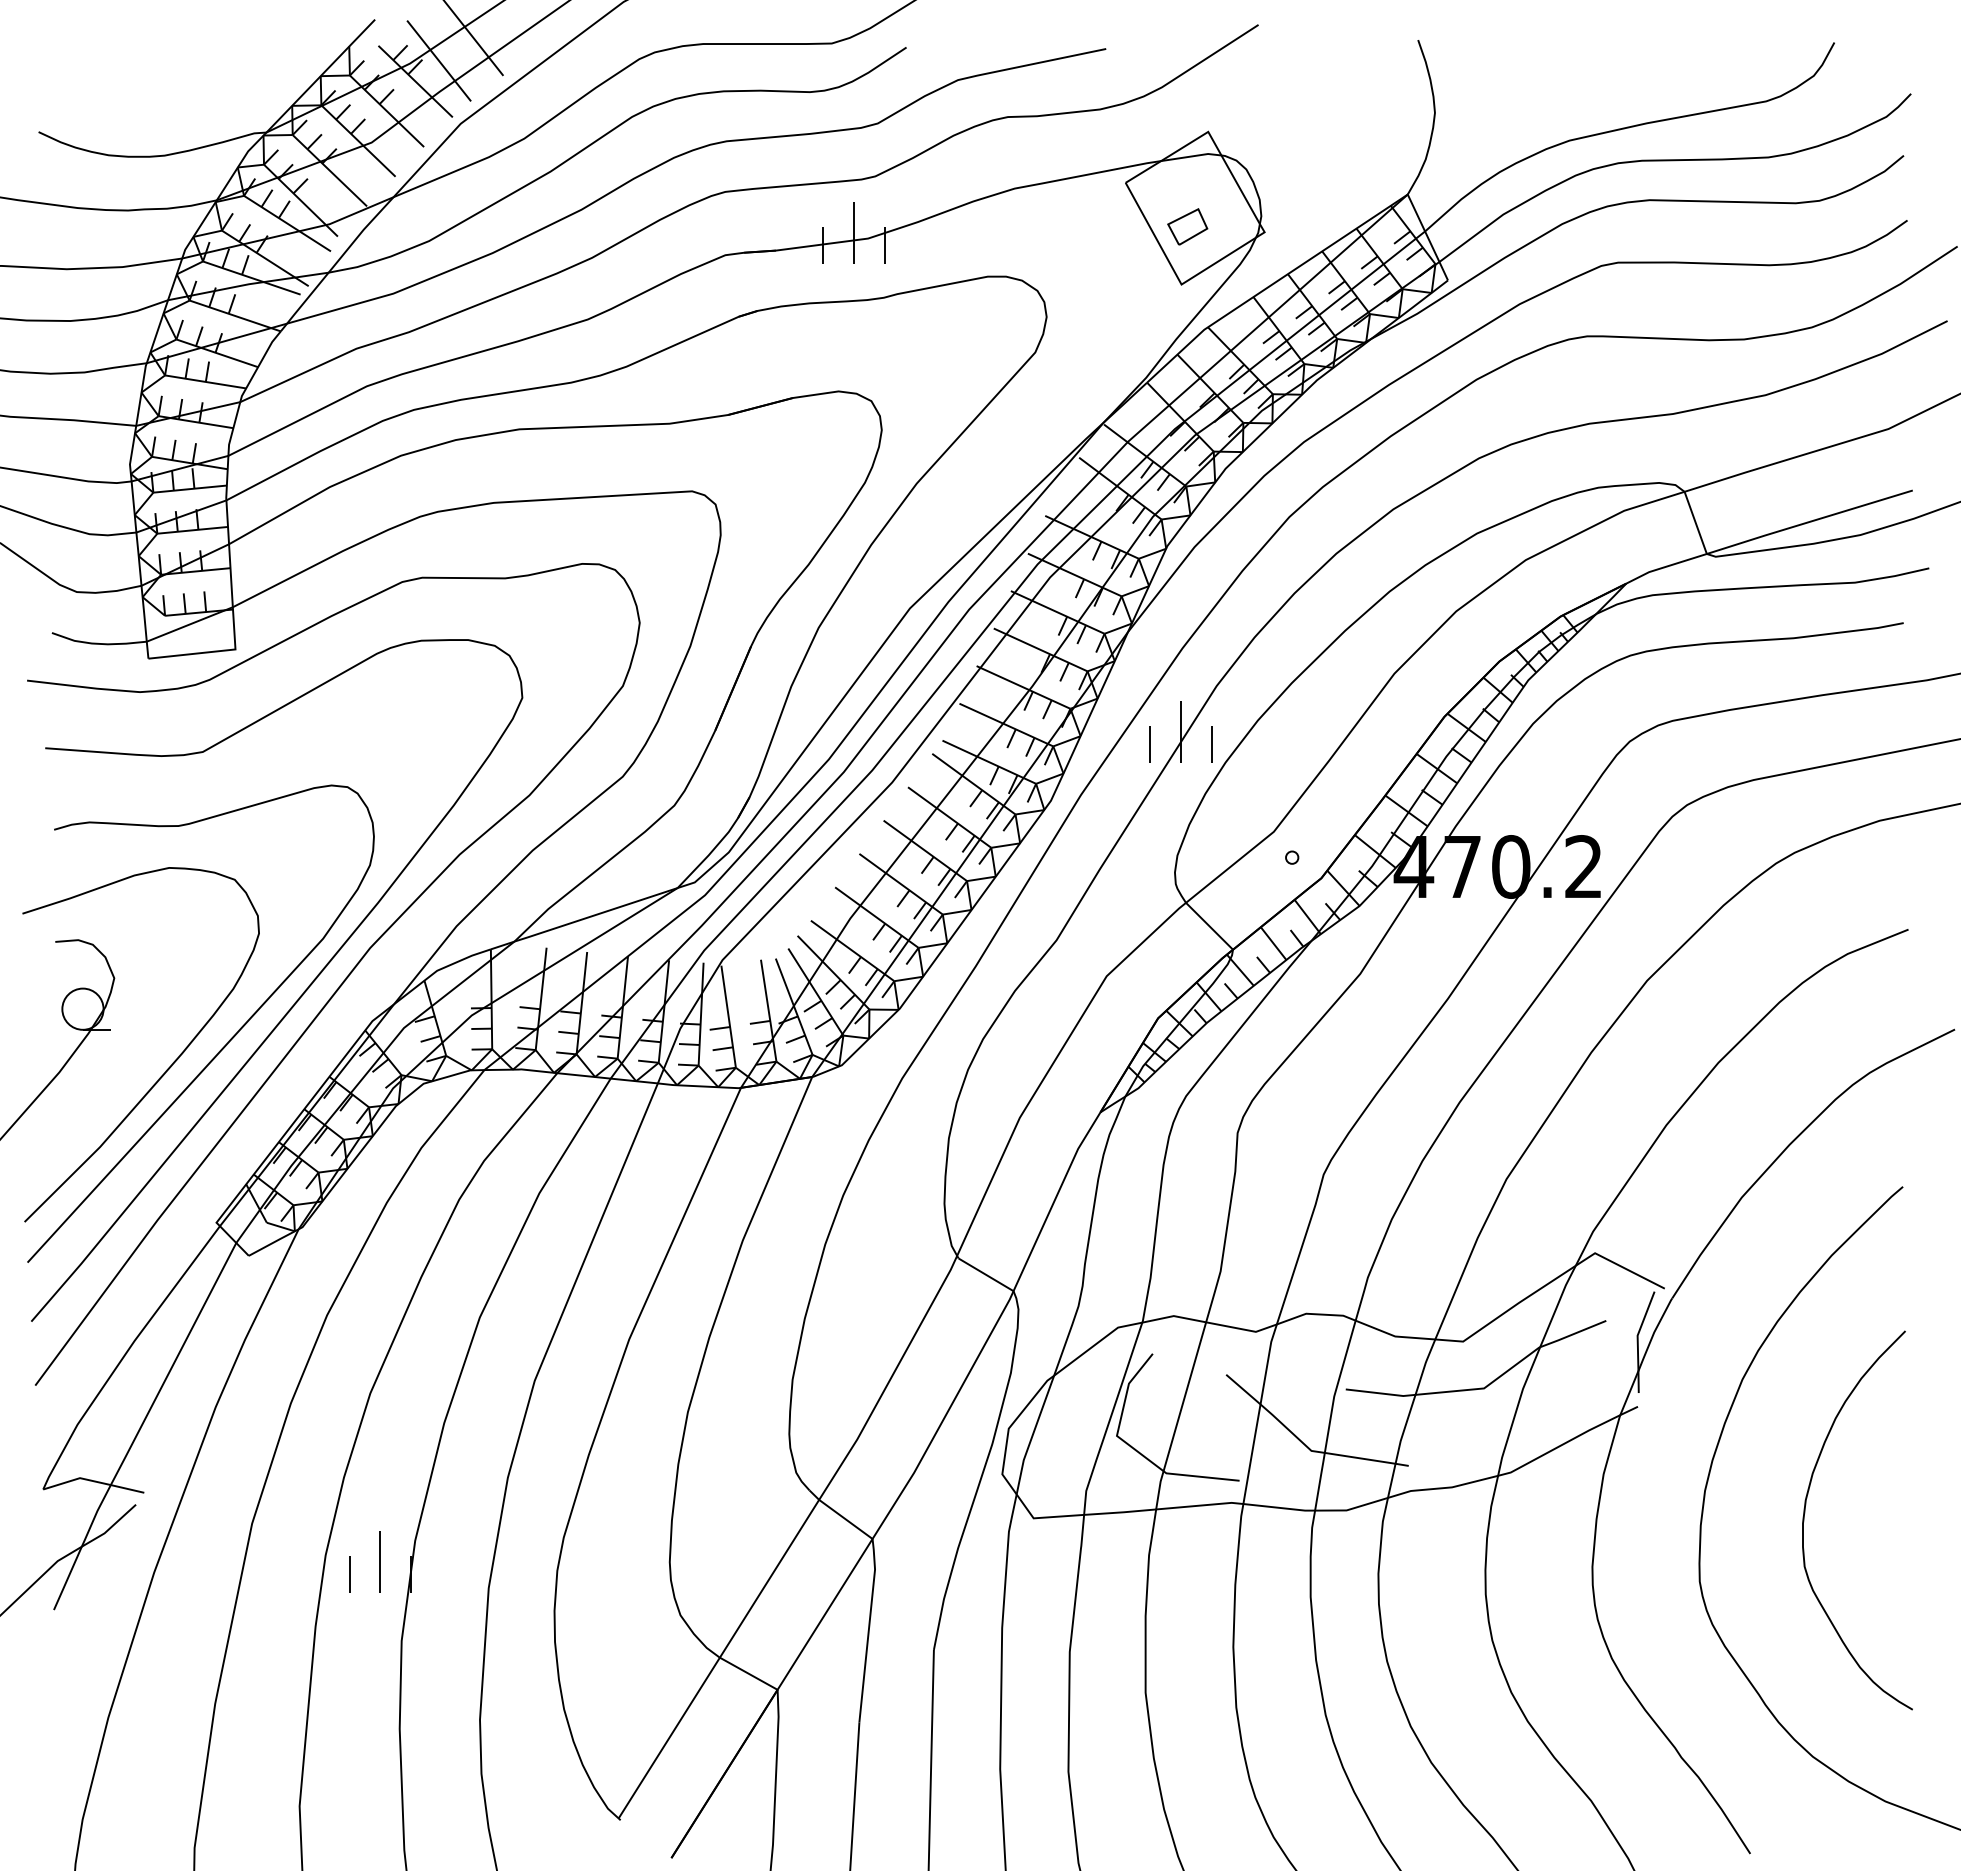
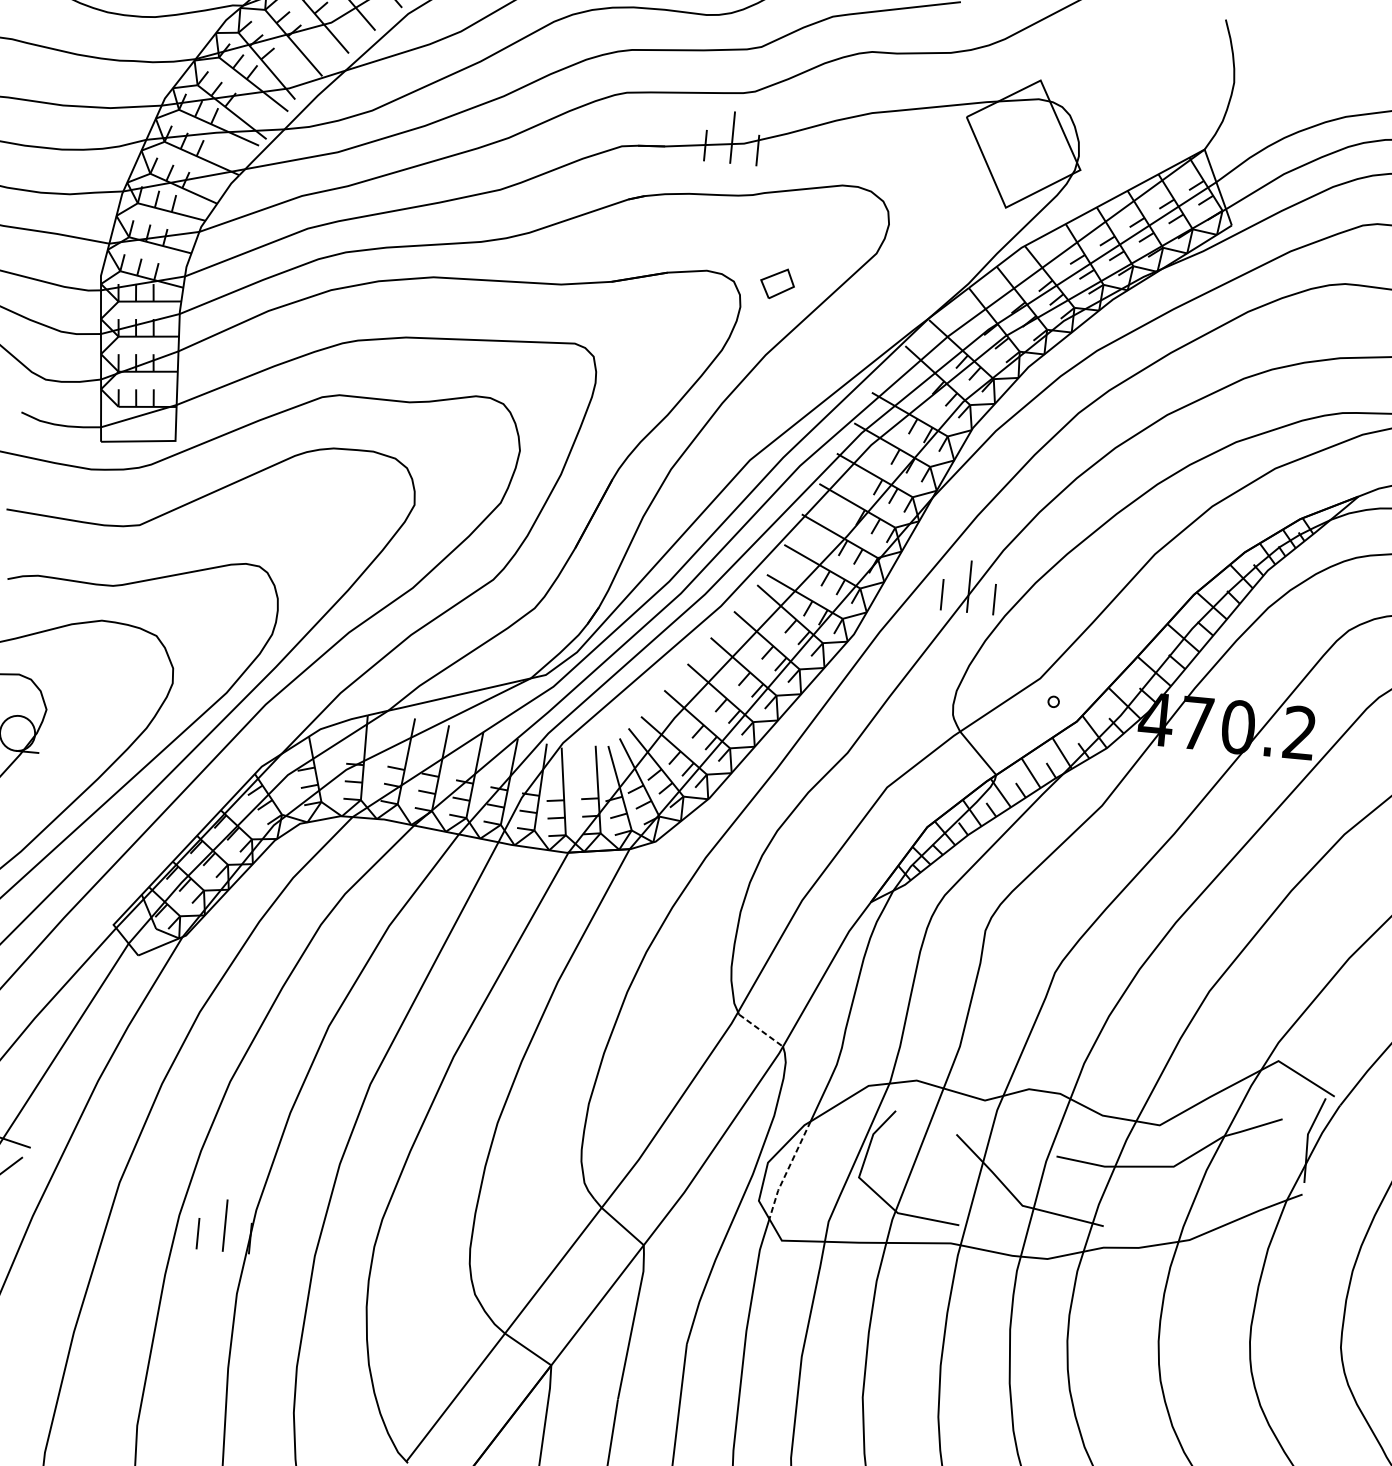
part: (1187, 226) -> (777, 283), moved
line: (986, 1274) -> (761, 1030), solid -> dashed
line: (1032, 1435) -> (787, 1170), solid -> dashed

